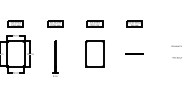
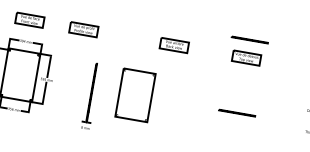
line: (134, 13) -> (250, 38), added
part: (55, 23) -> (84, 28), moved
part: (94, 53) -> (134, 94), moved

